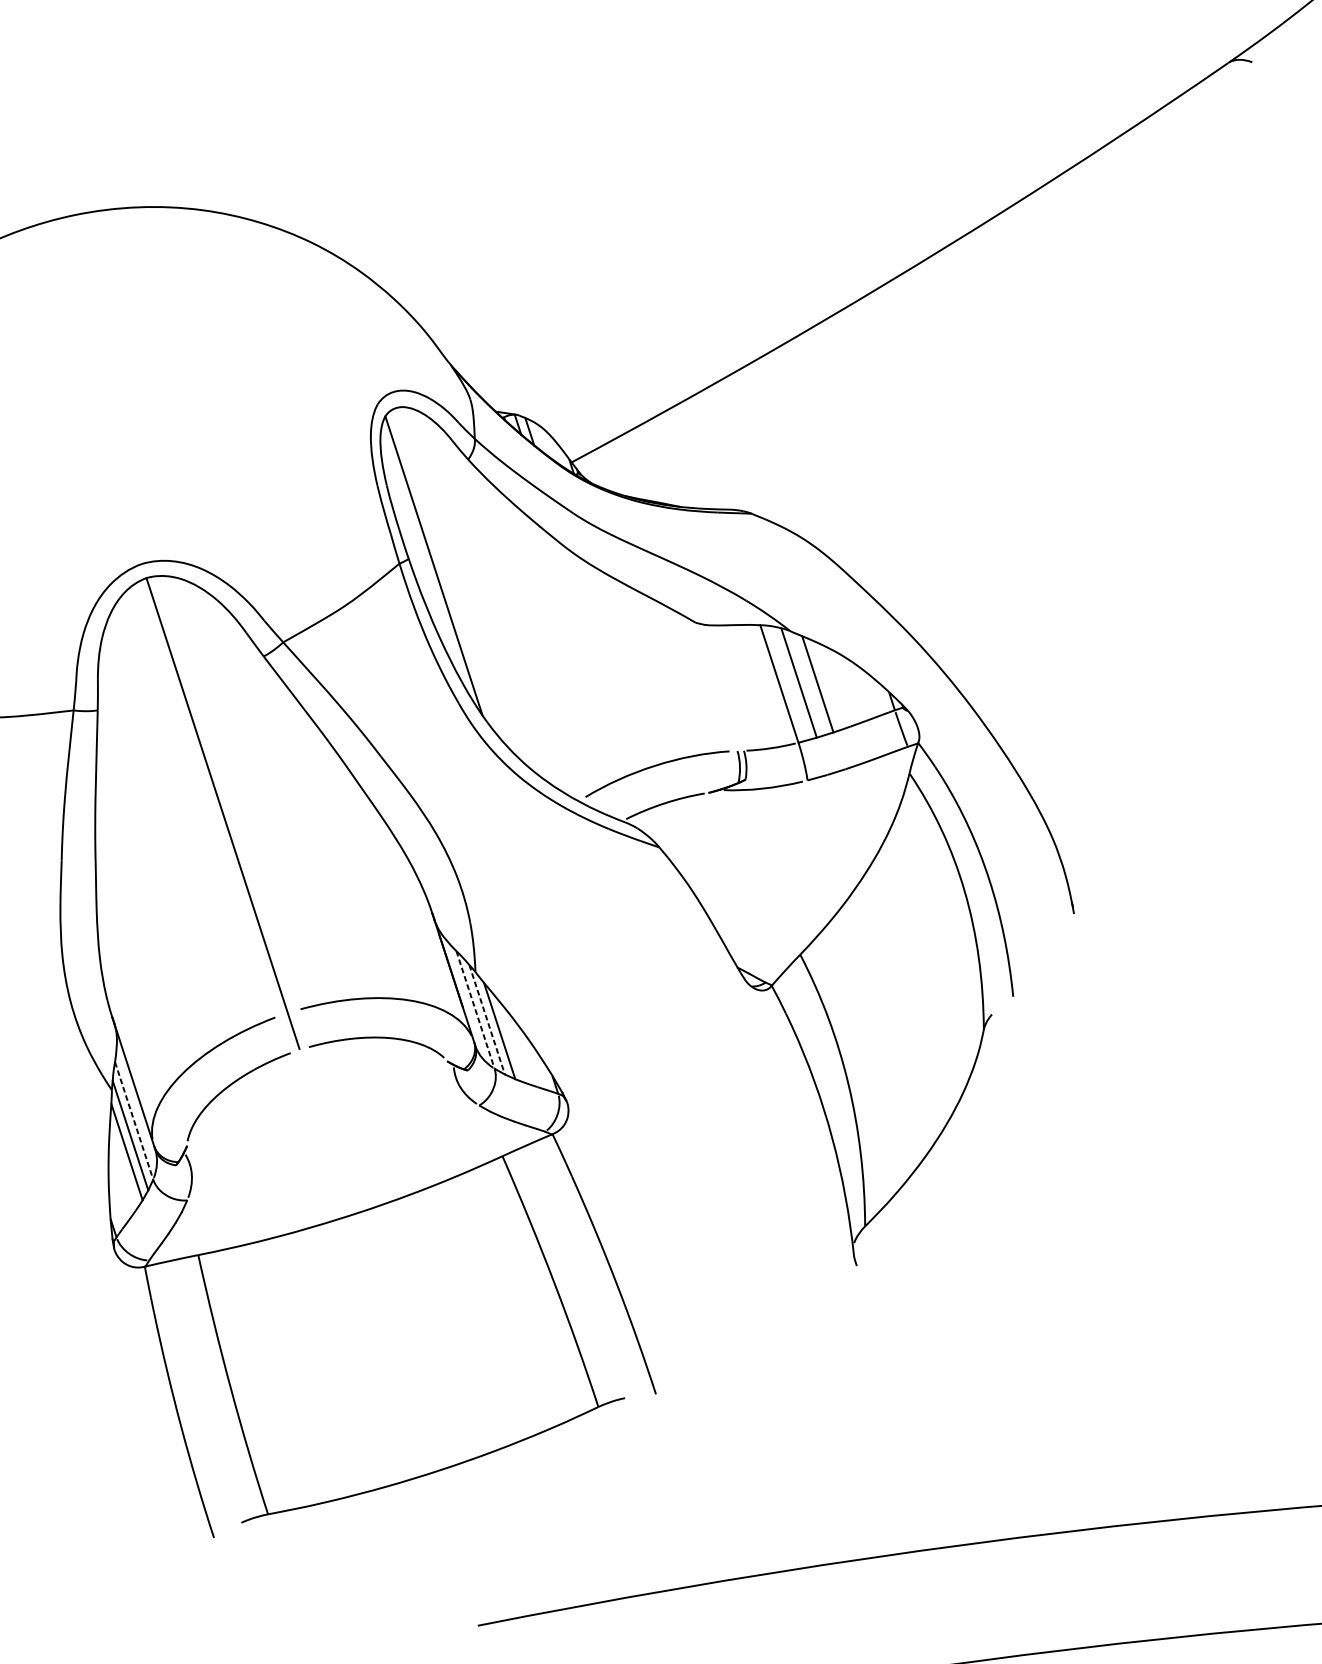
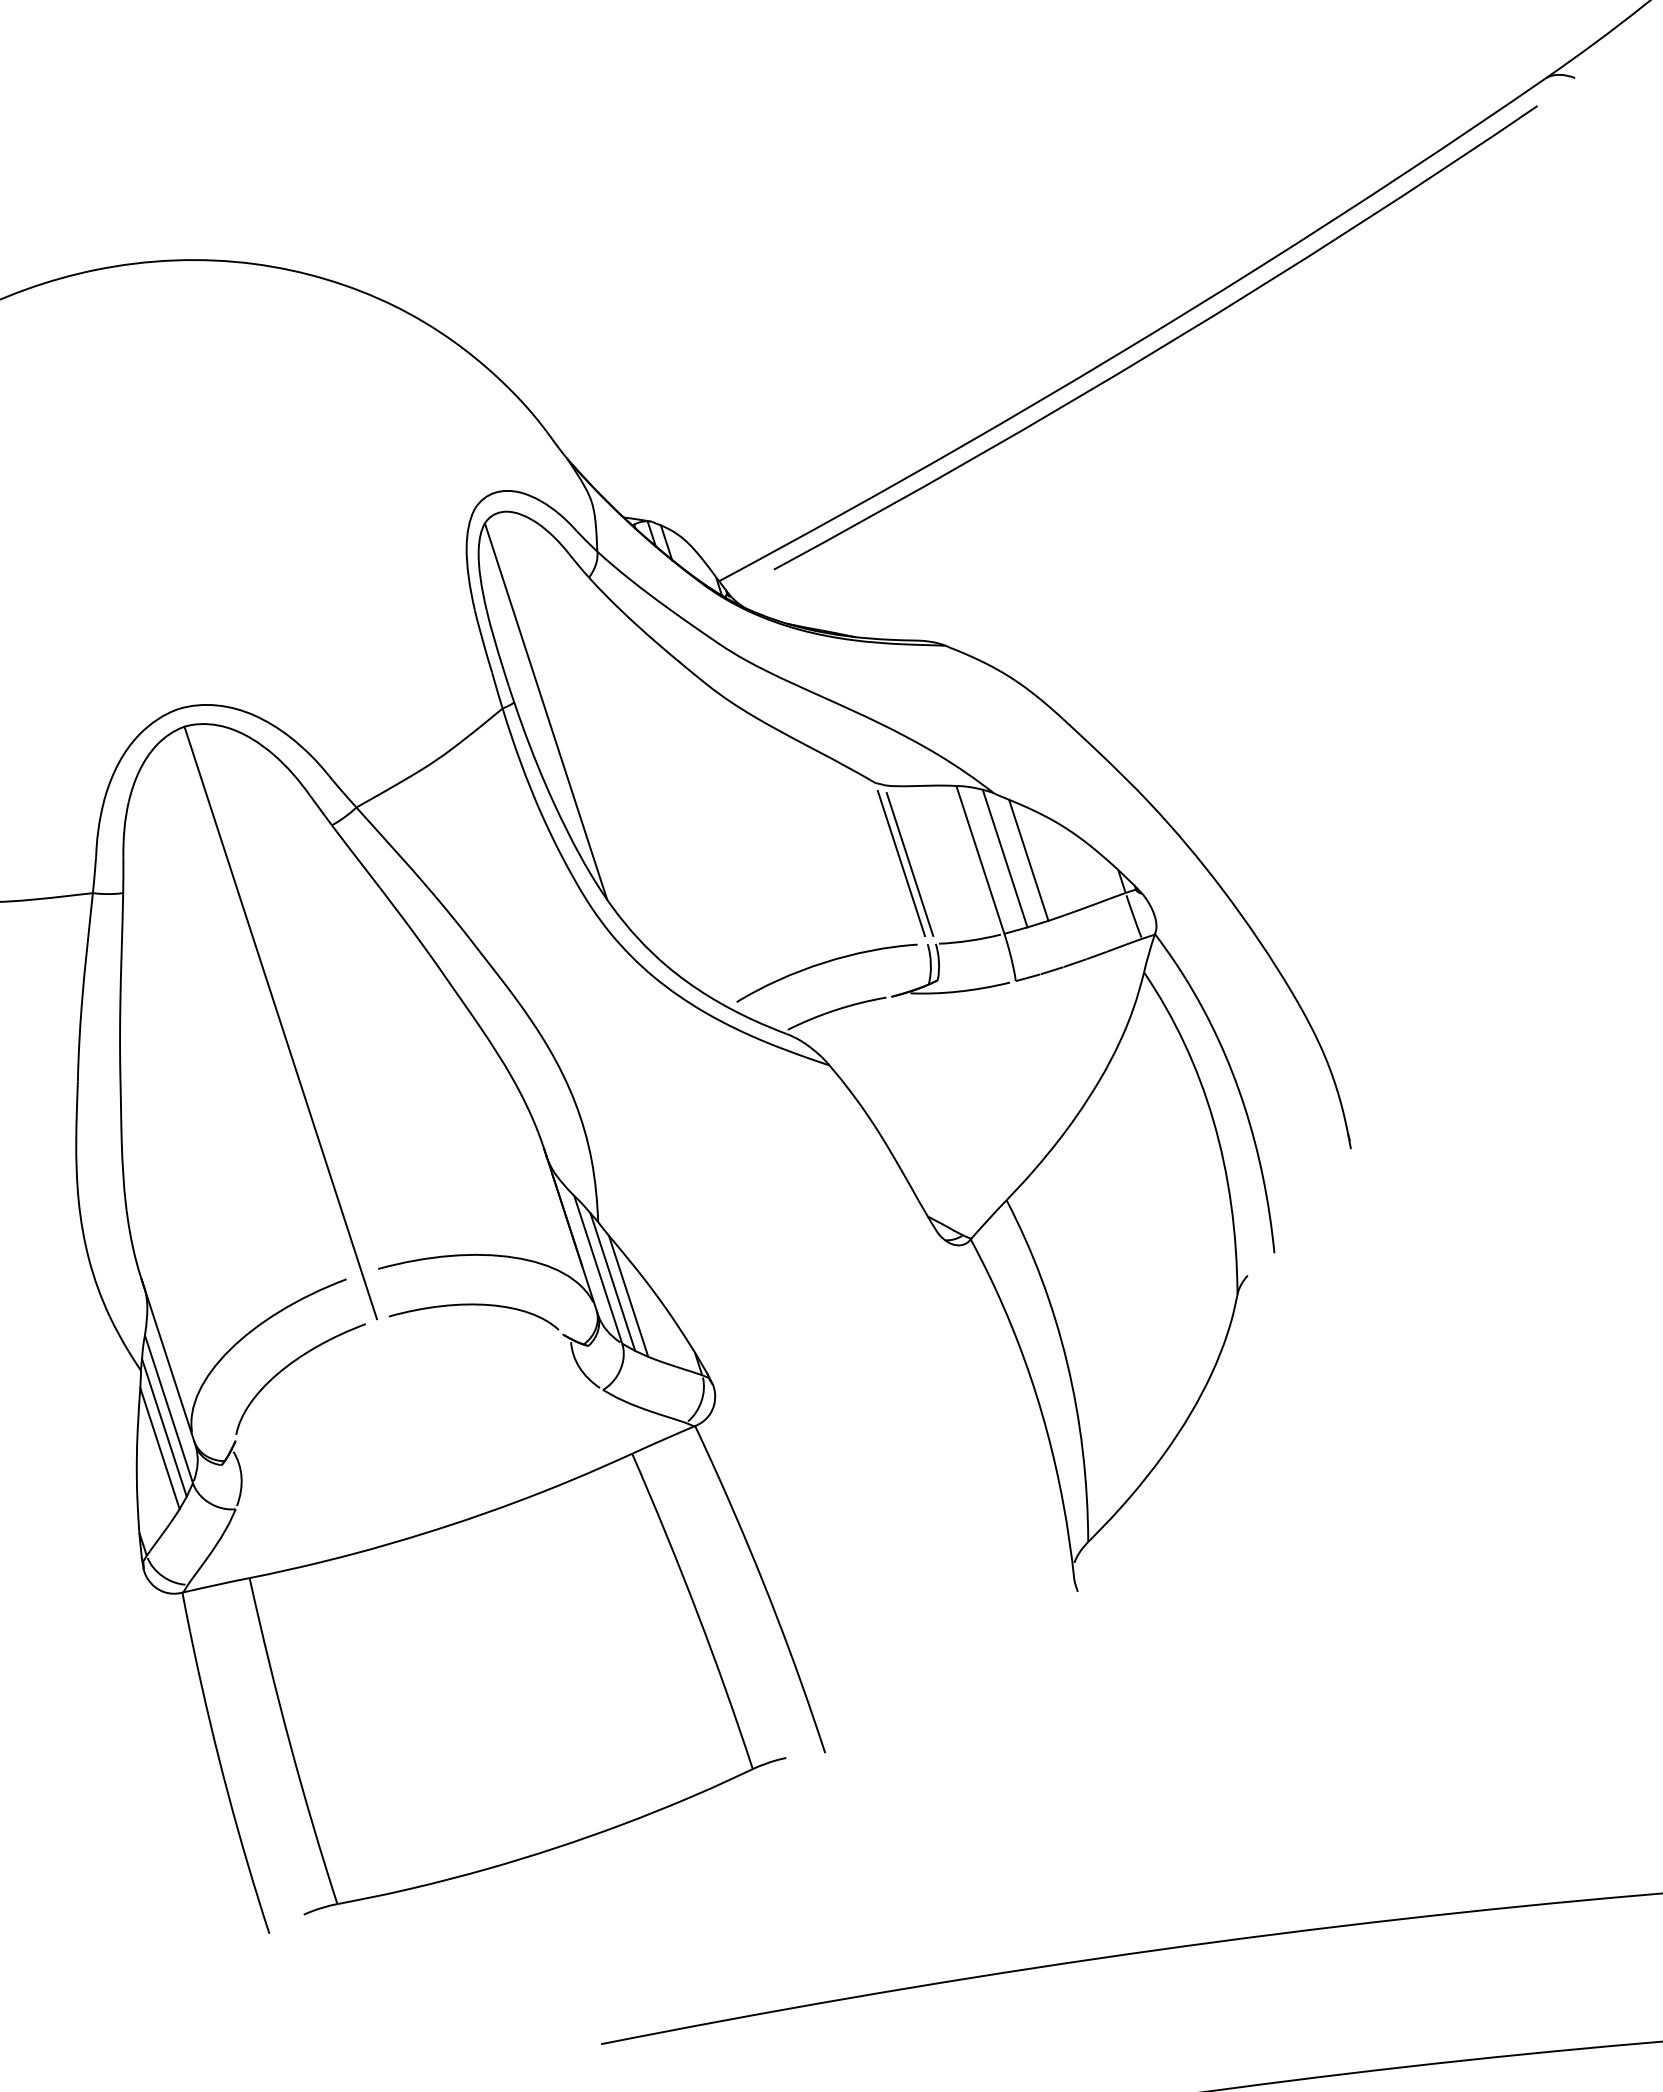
curve: (924, 274) -> (1162, 345), added
line: (716, 686) -> (901, 863), added
line: (723, 687) -> (909, 864), added
line: (475, 1009) -> (598, 1269), dashed -> solid
line: (487, 1020) -> (613, 1282), dashed -> solid
line: (133, 1121) -> (168, 1409), dashed -> solid

